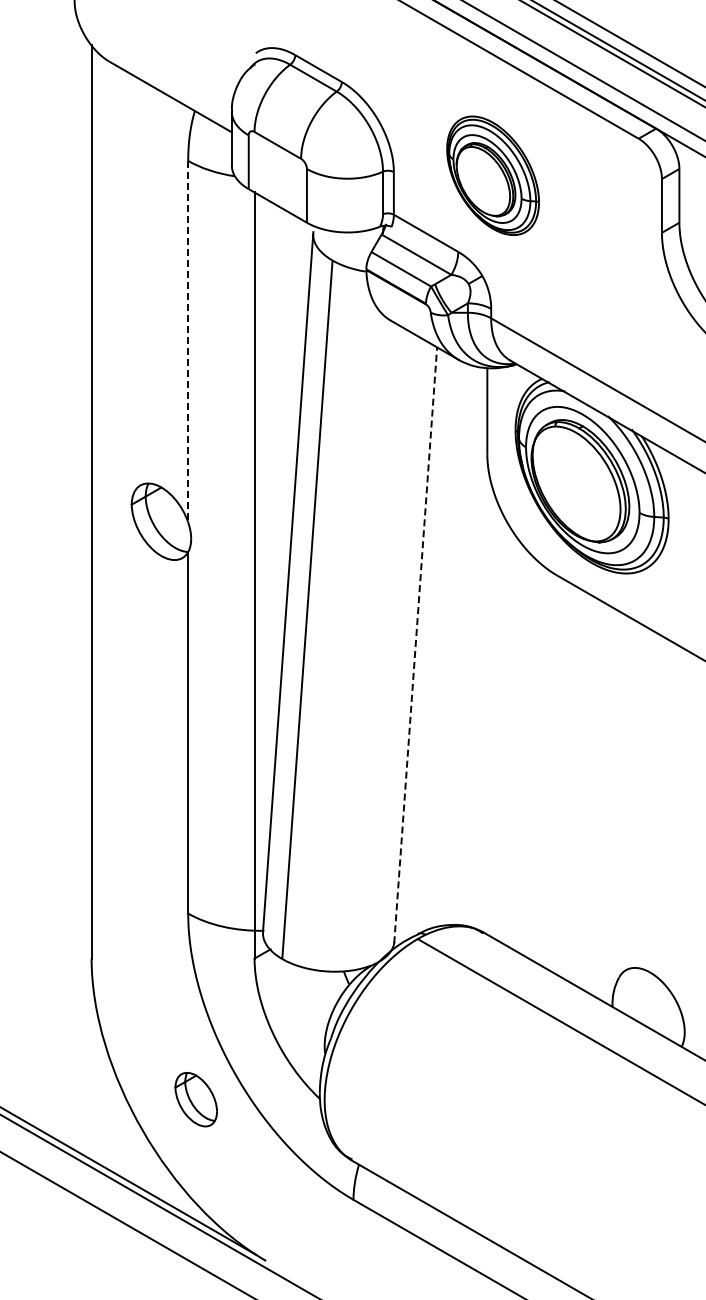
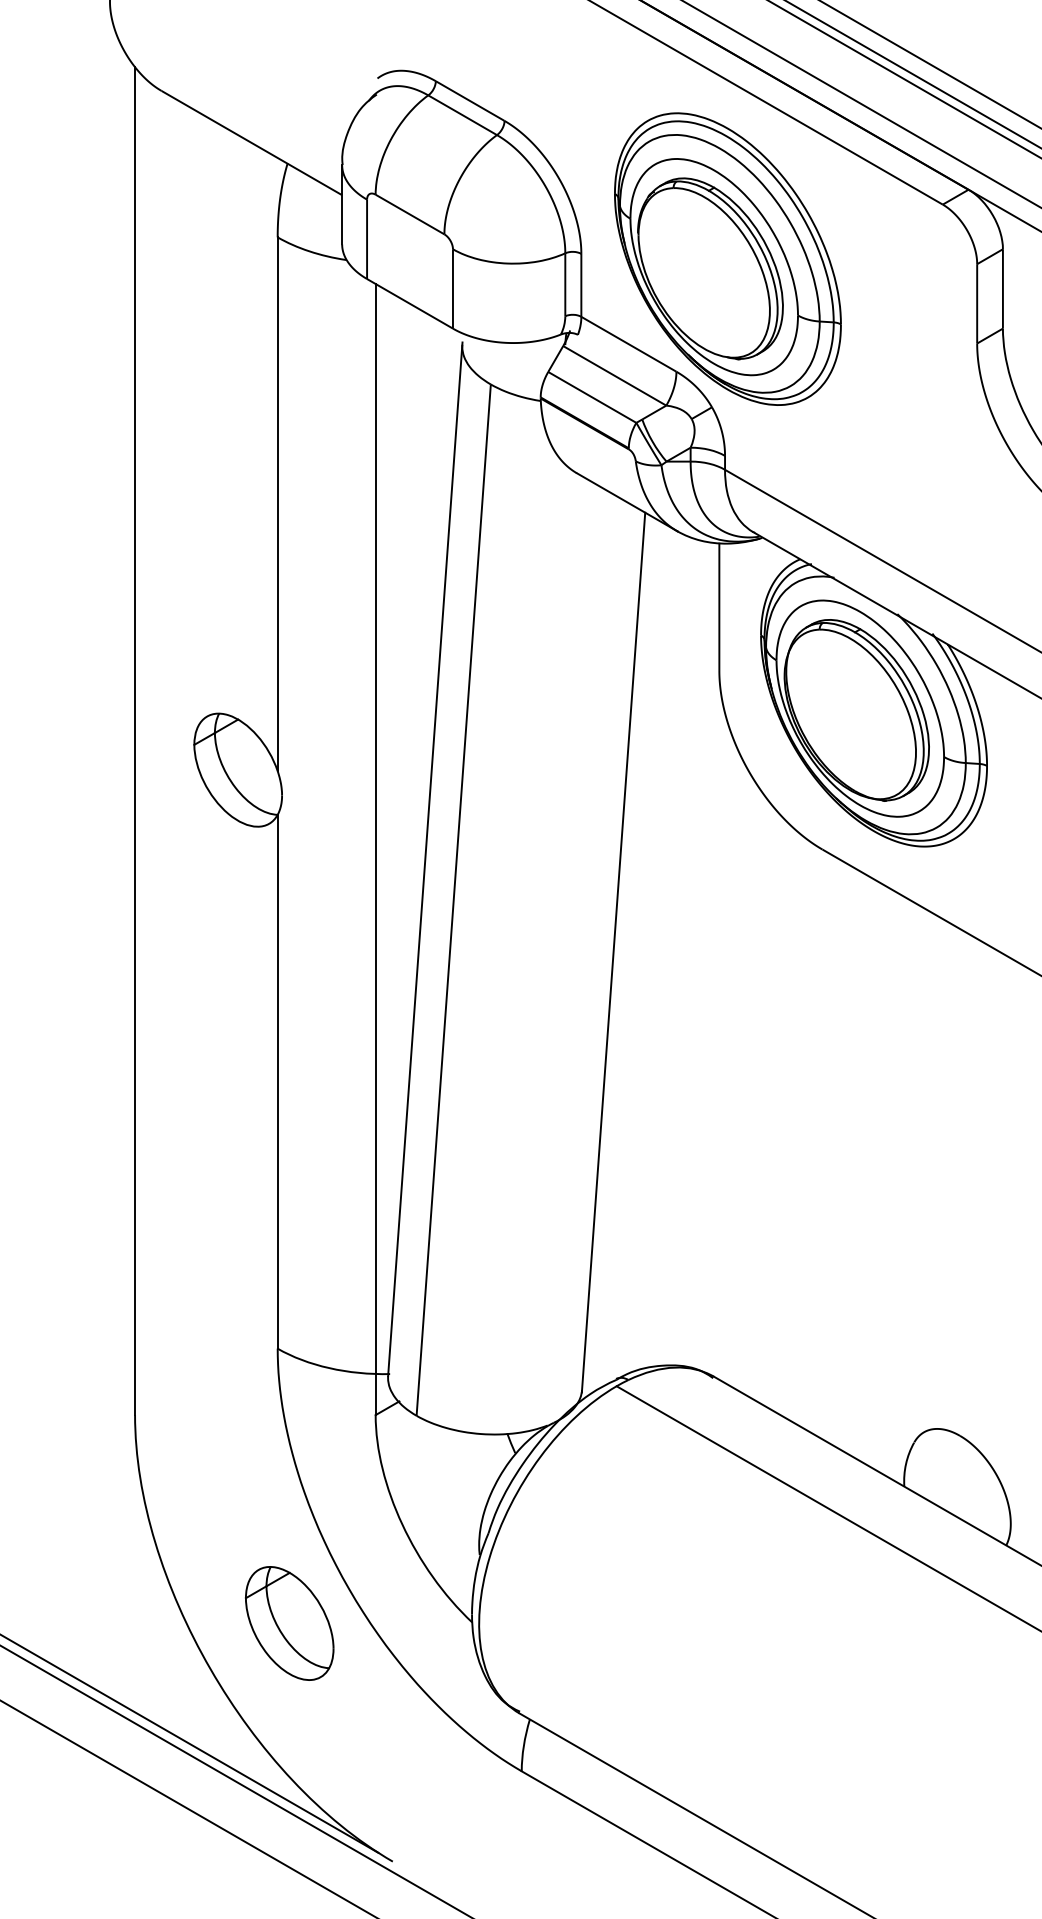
part: (492, 175) -> (726, 258), size x1.67
line: (188, 341) -> (278, 503), dashed -> solid
line: (415, 645) -> (613, 952), dashed -> solid
part: (195, 1099) -> (288, 1623), size x1.43

